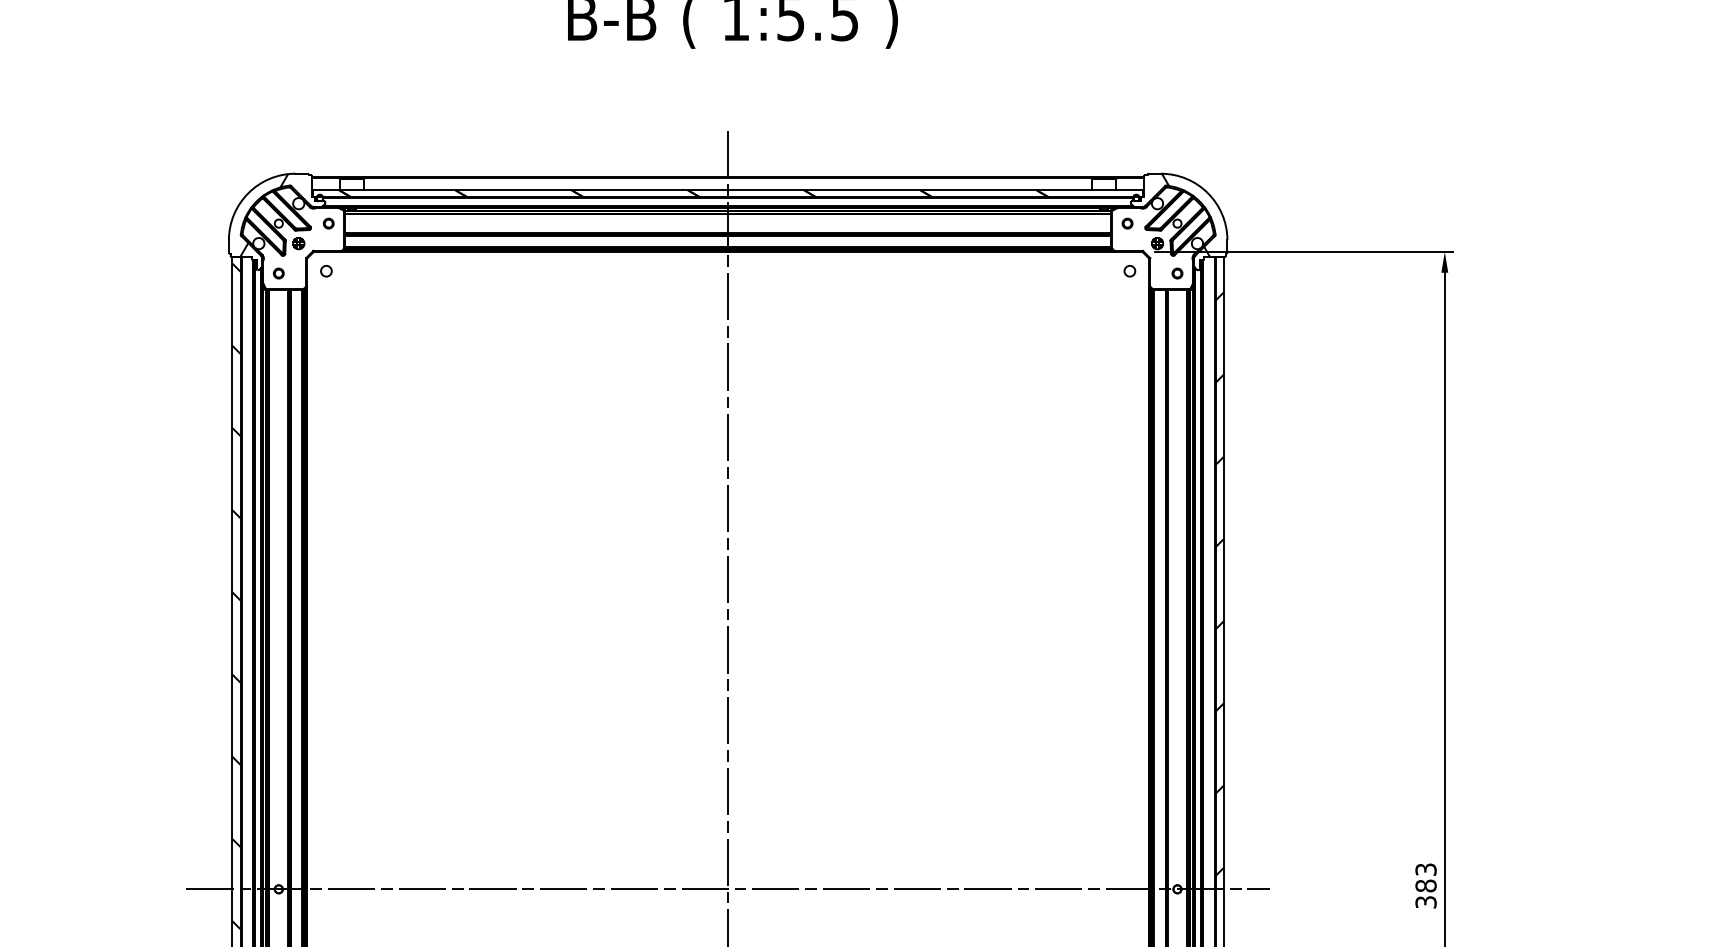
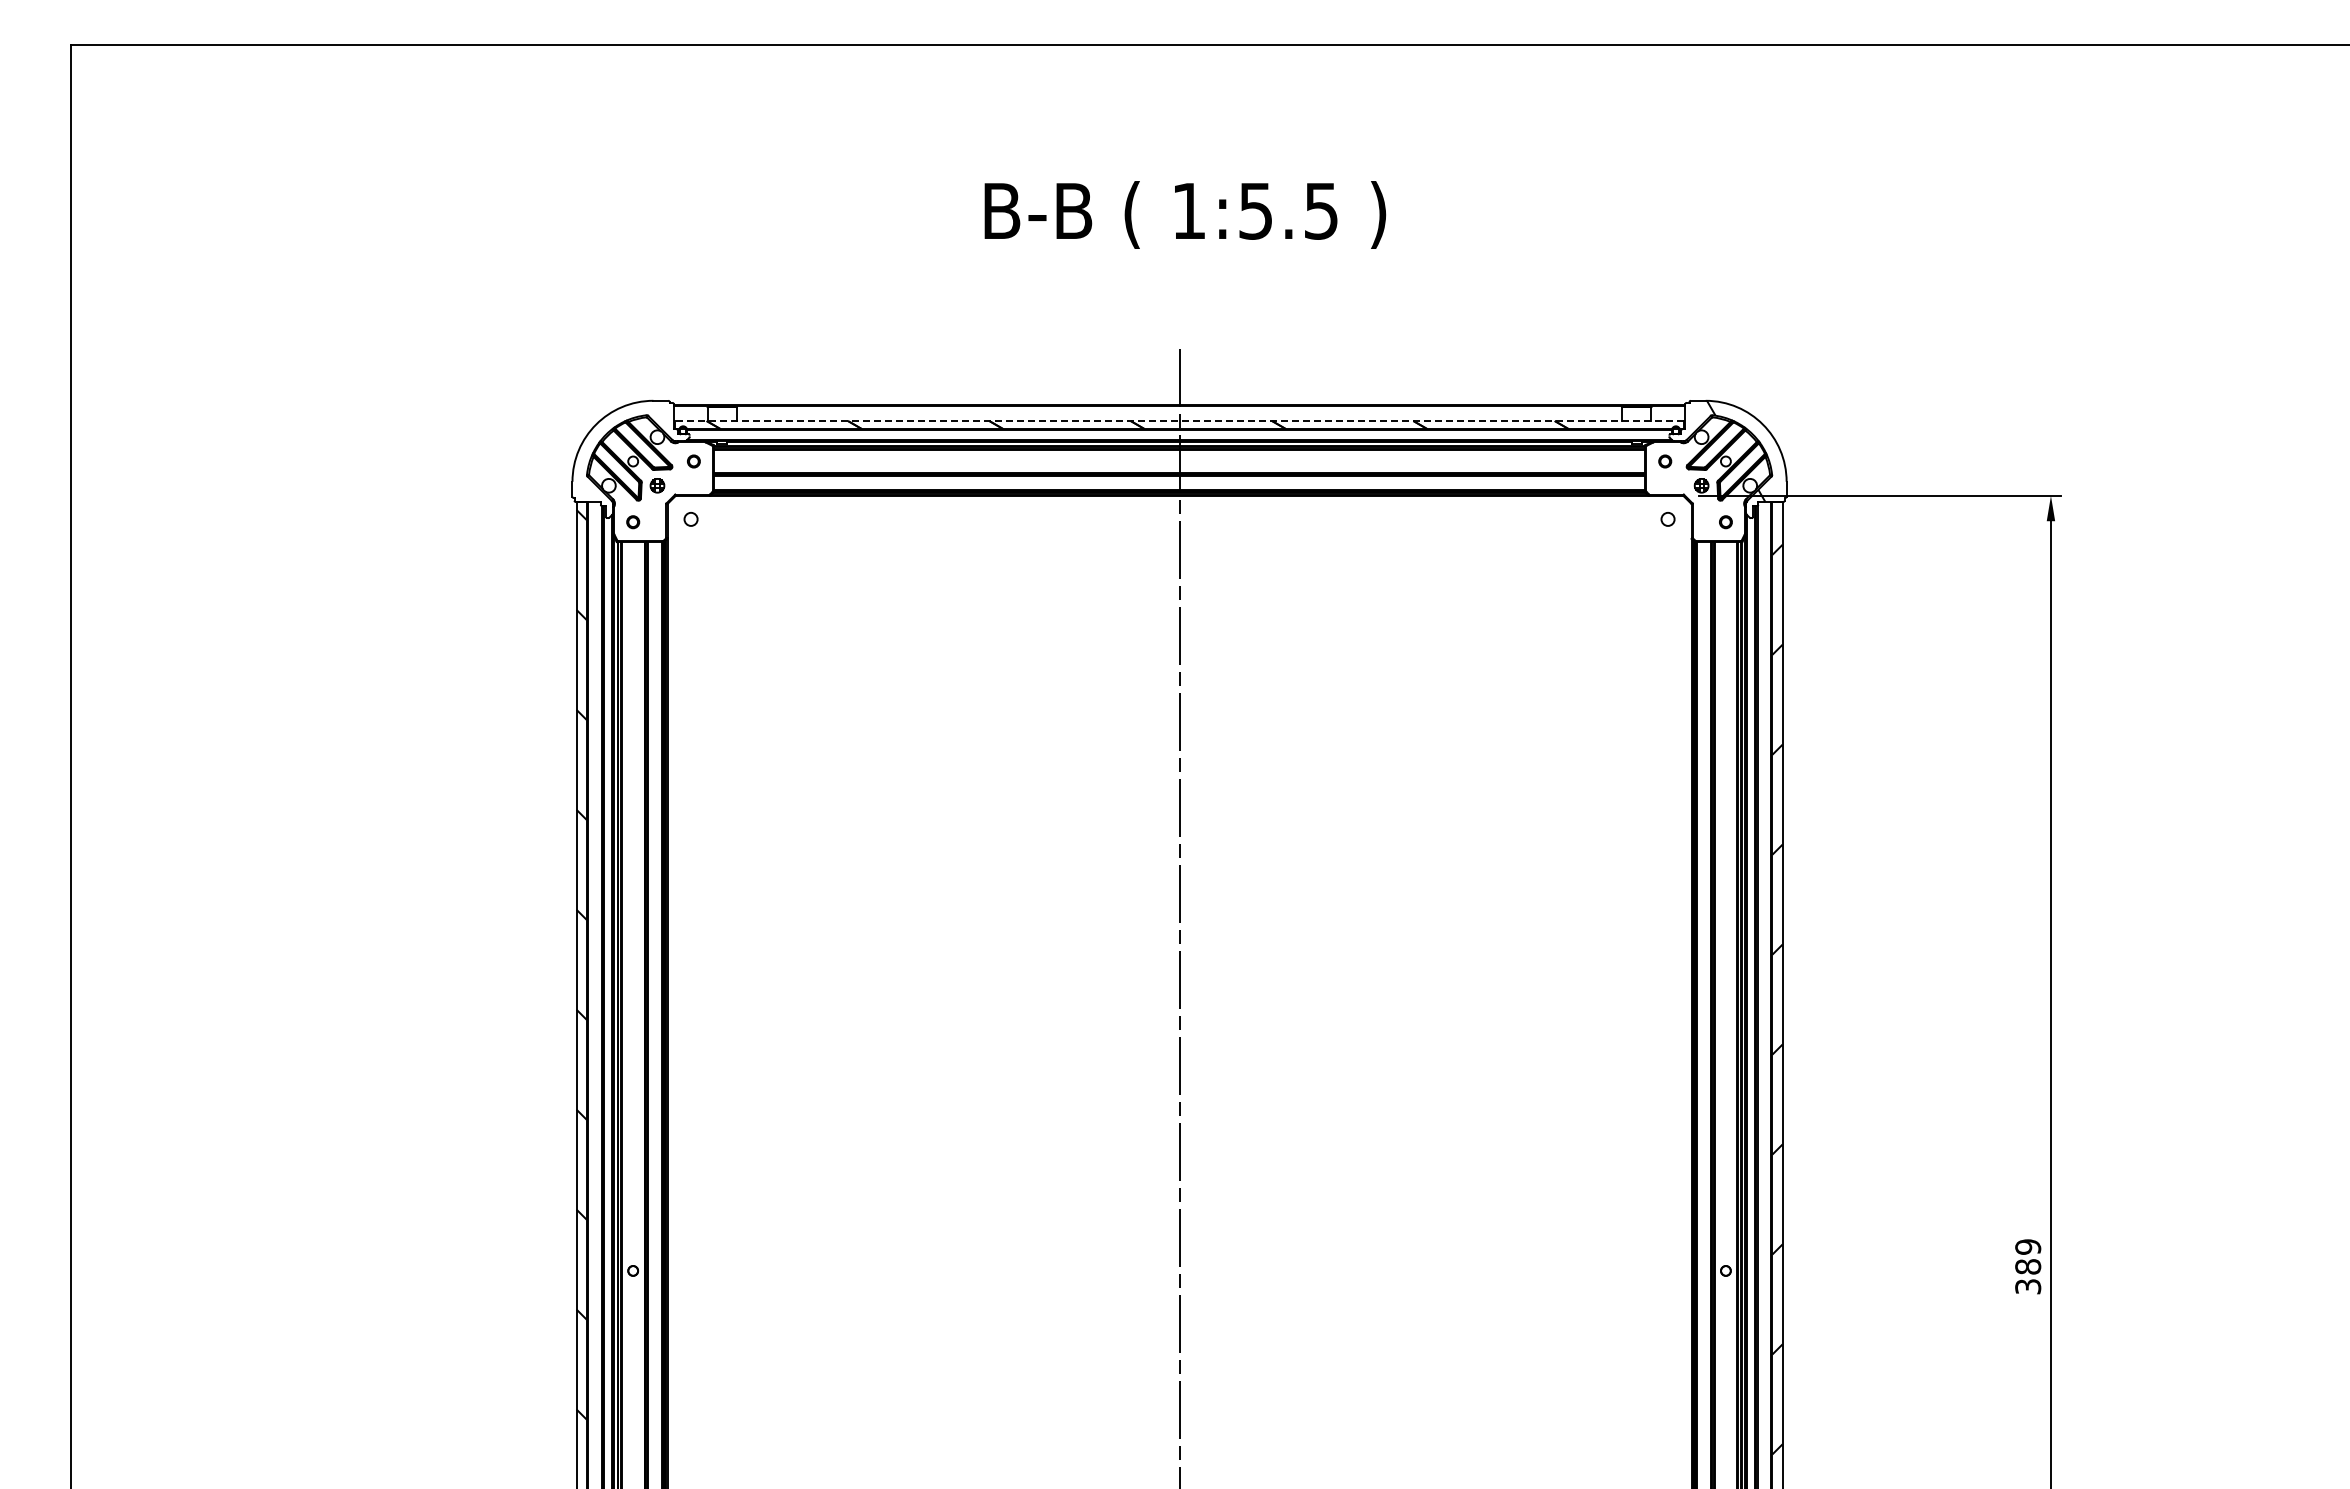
line: (728, 190) -> (1179, 421), solid -> dashed
hatch: (264, 215) -> (615, 451), removed
text: (1426, 869) -> (2028, 1246), 383 -> 389
line: (728, 888) -> (1179, 1270), removed

